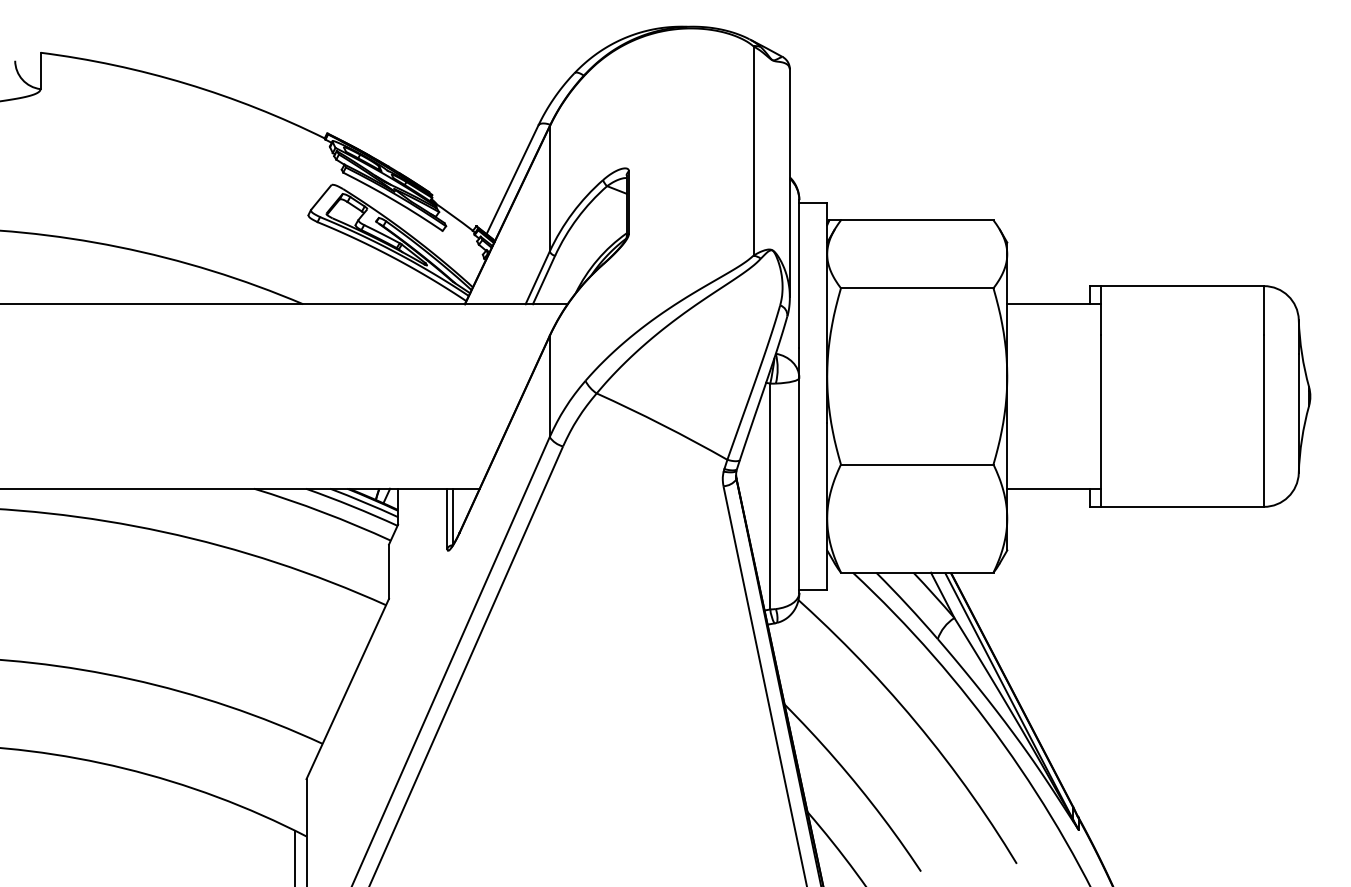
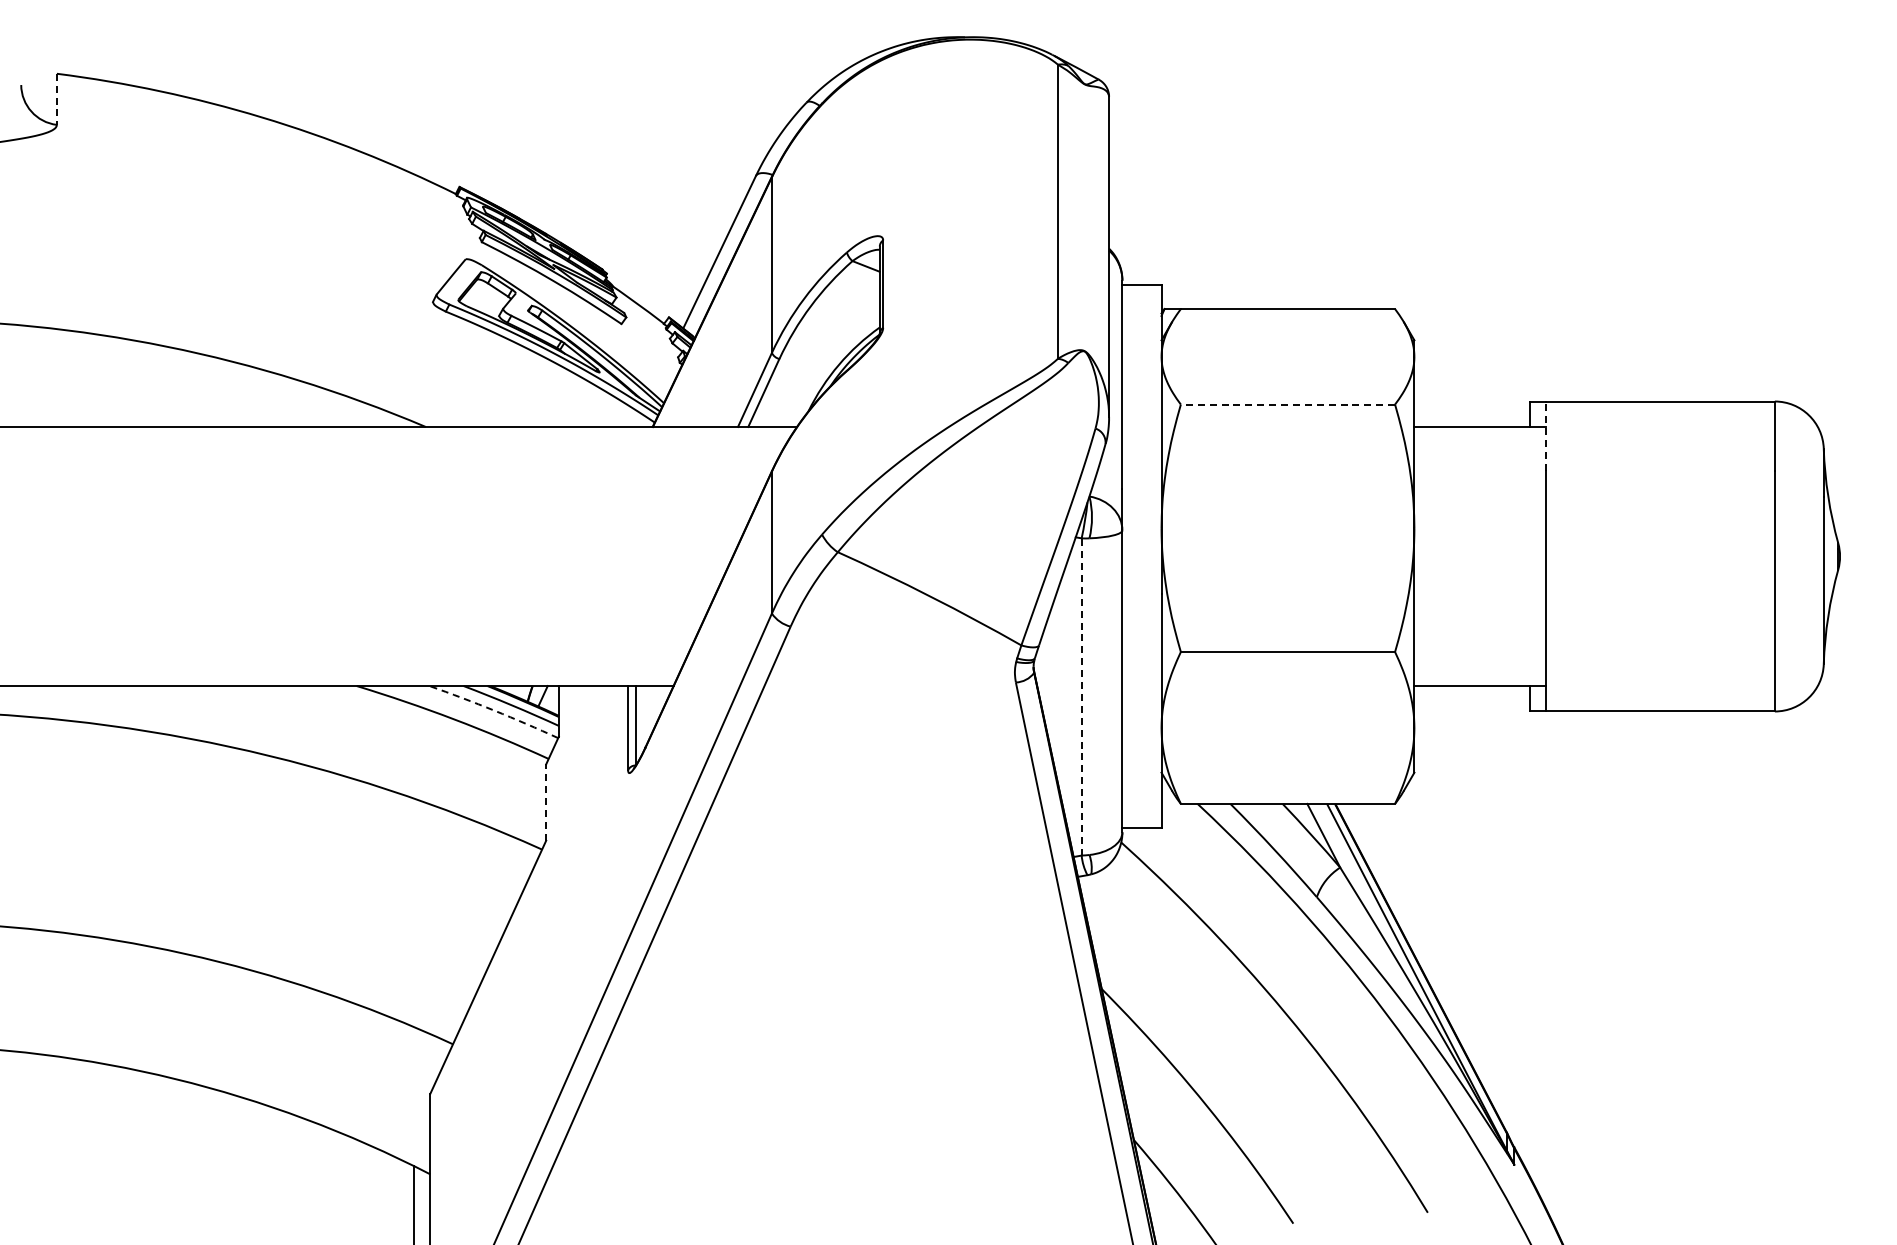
line: (40, 71) -> (56, 99), solid -> dashed
line: (916, 288) -> (1287, 404), solid -> dashed
line: (1101, 311) -> (1546, 436), solid -> dashed
line: (770, 496) -> (1081, 696), solid -> dashed
arc: (352, 506) -> (494, 710), solid -> dashed
line: (389, 571) -> (546, 802), solid -> dashed

